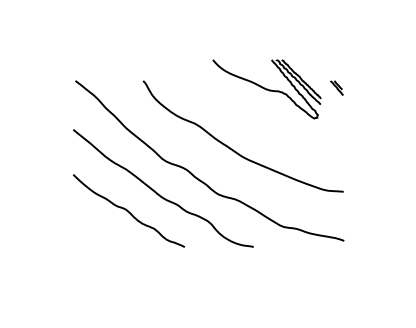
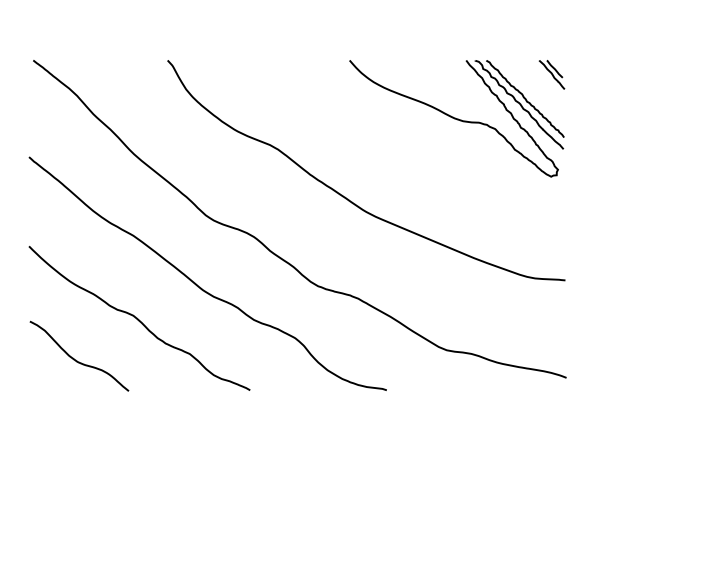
part: (266, 89) -> (455, 119), moved
curve: (96, 230) -> (75, 357), added

